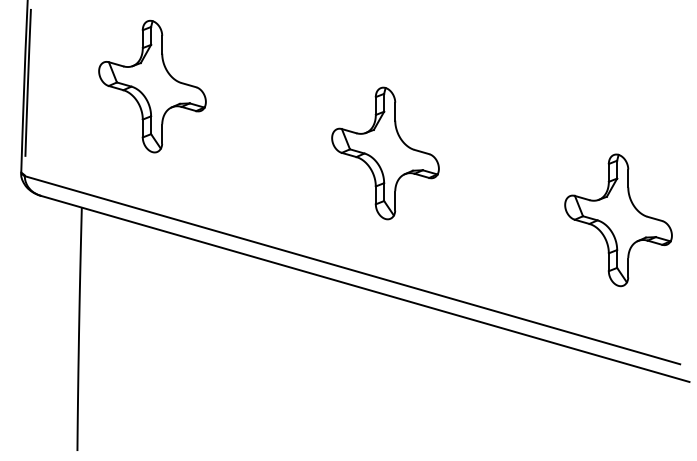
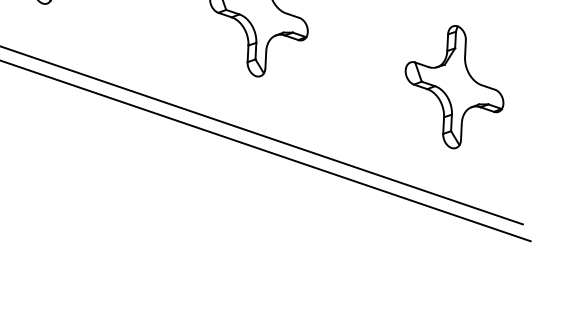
part: (618, 220) -> (454, 87), moved

